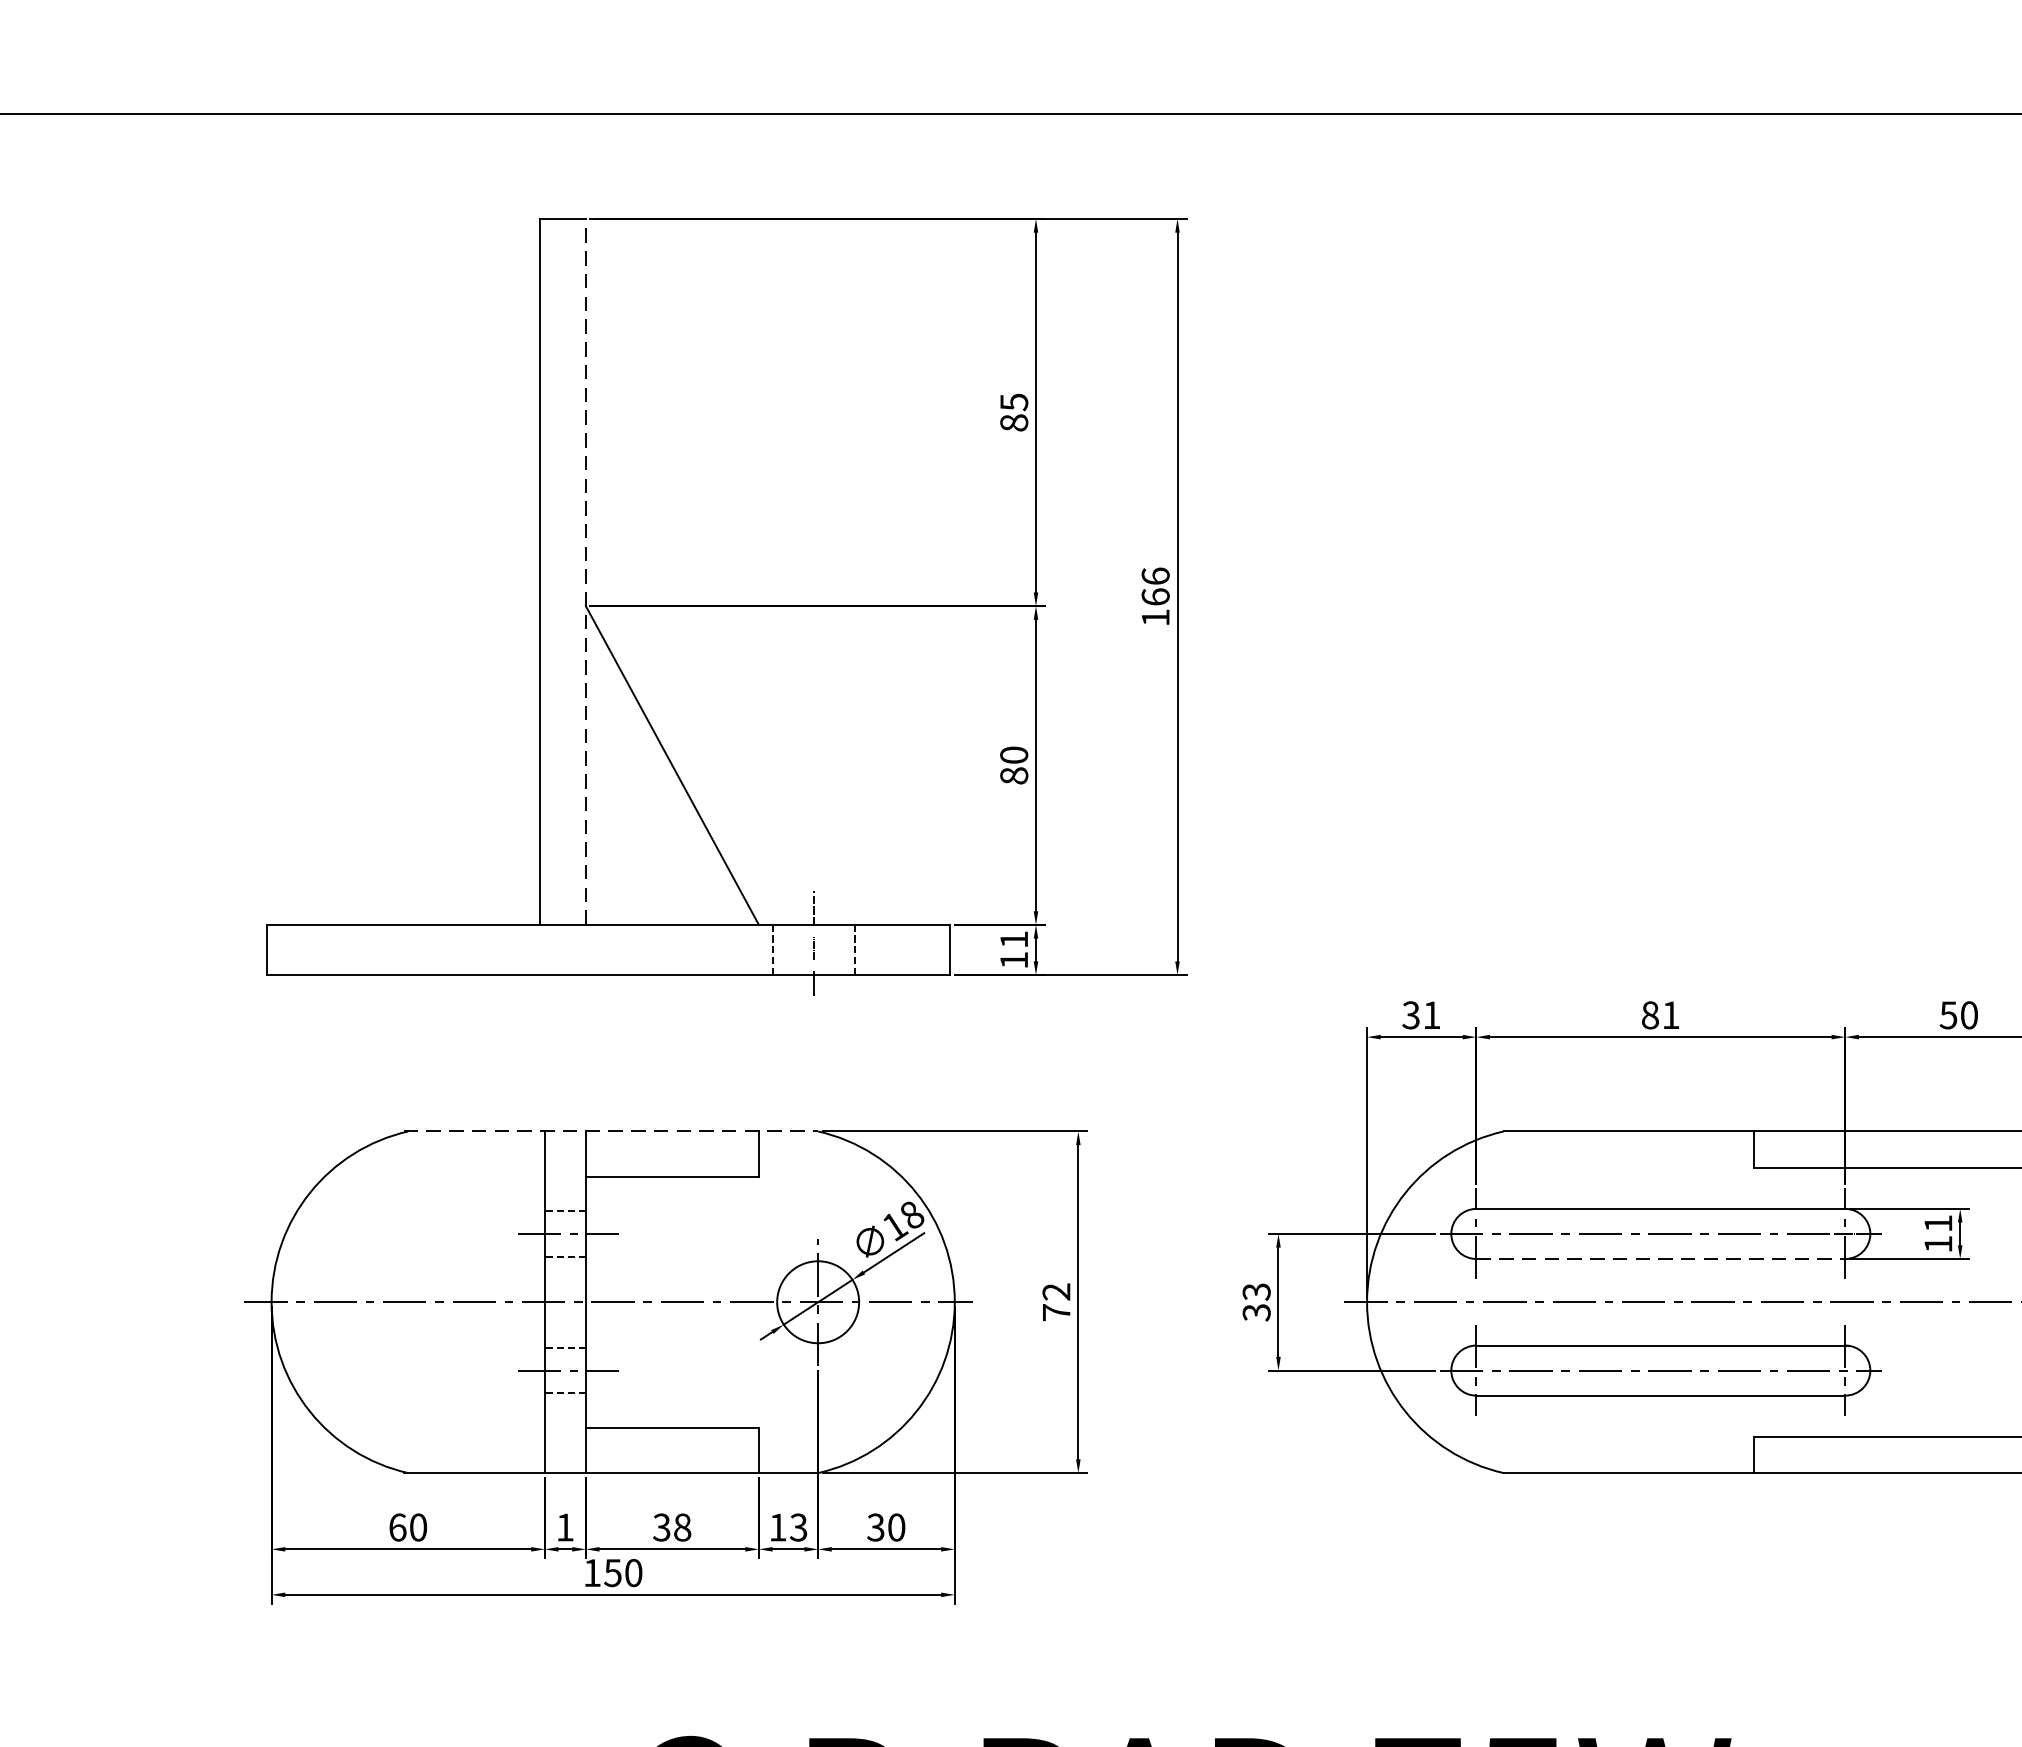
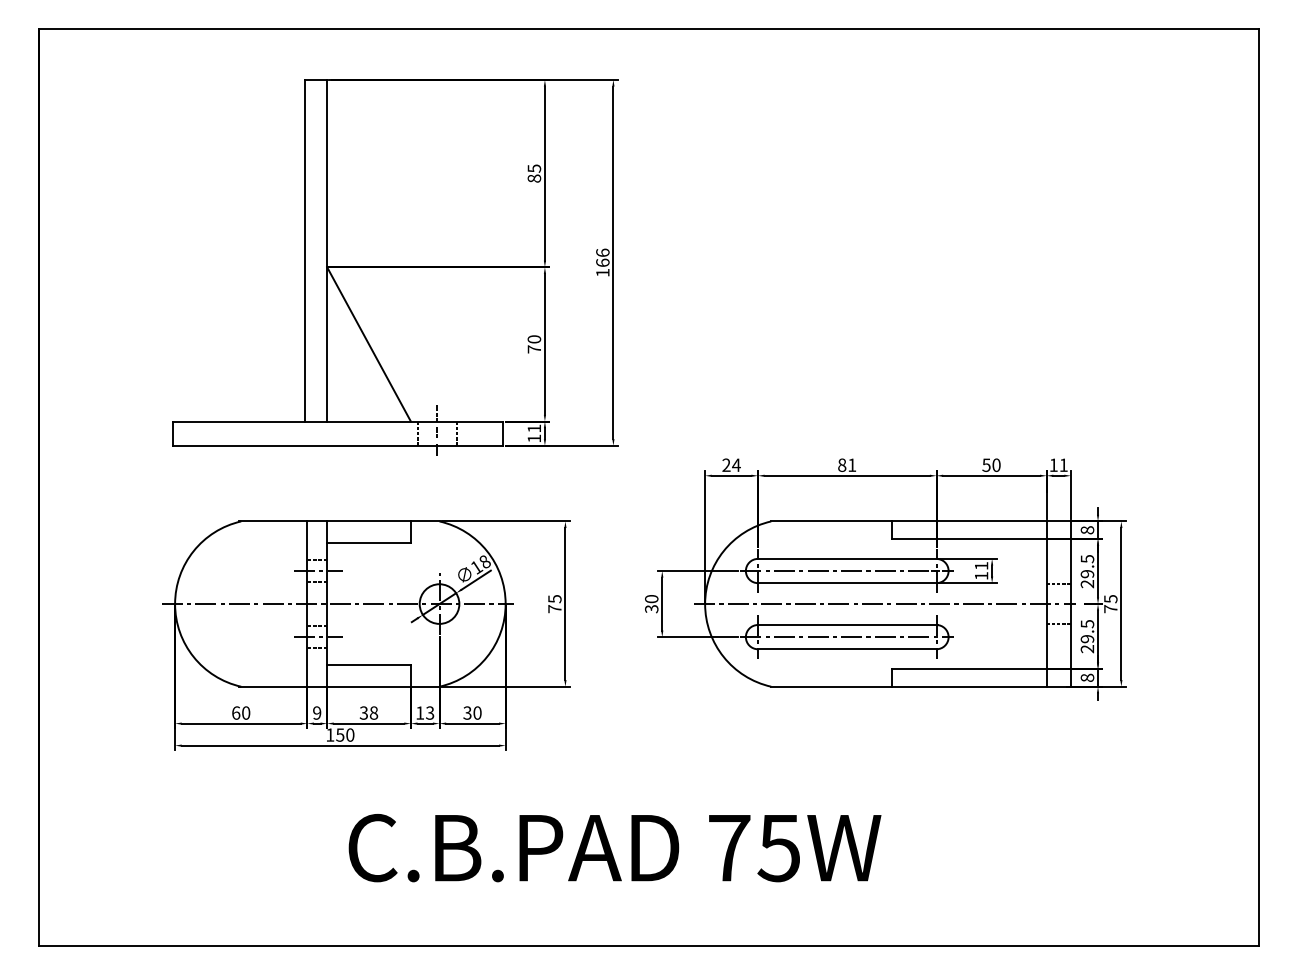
line: (586, 571) -> (327, 250), dashed -> solid
text: (1014, 776) -> (534, 349), 80 -> 70
text: (1421, 1015) -> (731, 465), 31 -> 24
line: (611, 1131) -> (339, 521), dashed -> solid
line: (1661, 1259) -> (847, 583), dashed -> solid
text: (1055, 1292) -> (554, 599), 72 -> 75
text: (1256, 1292) -> (651, 599), 33 -> 30
text: (565, 1526) -> (317, 712), 1 -> 9

